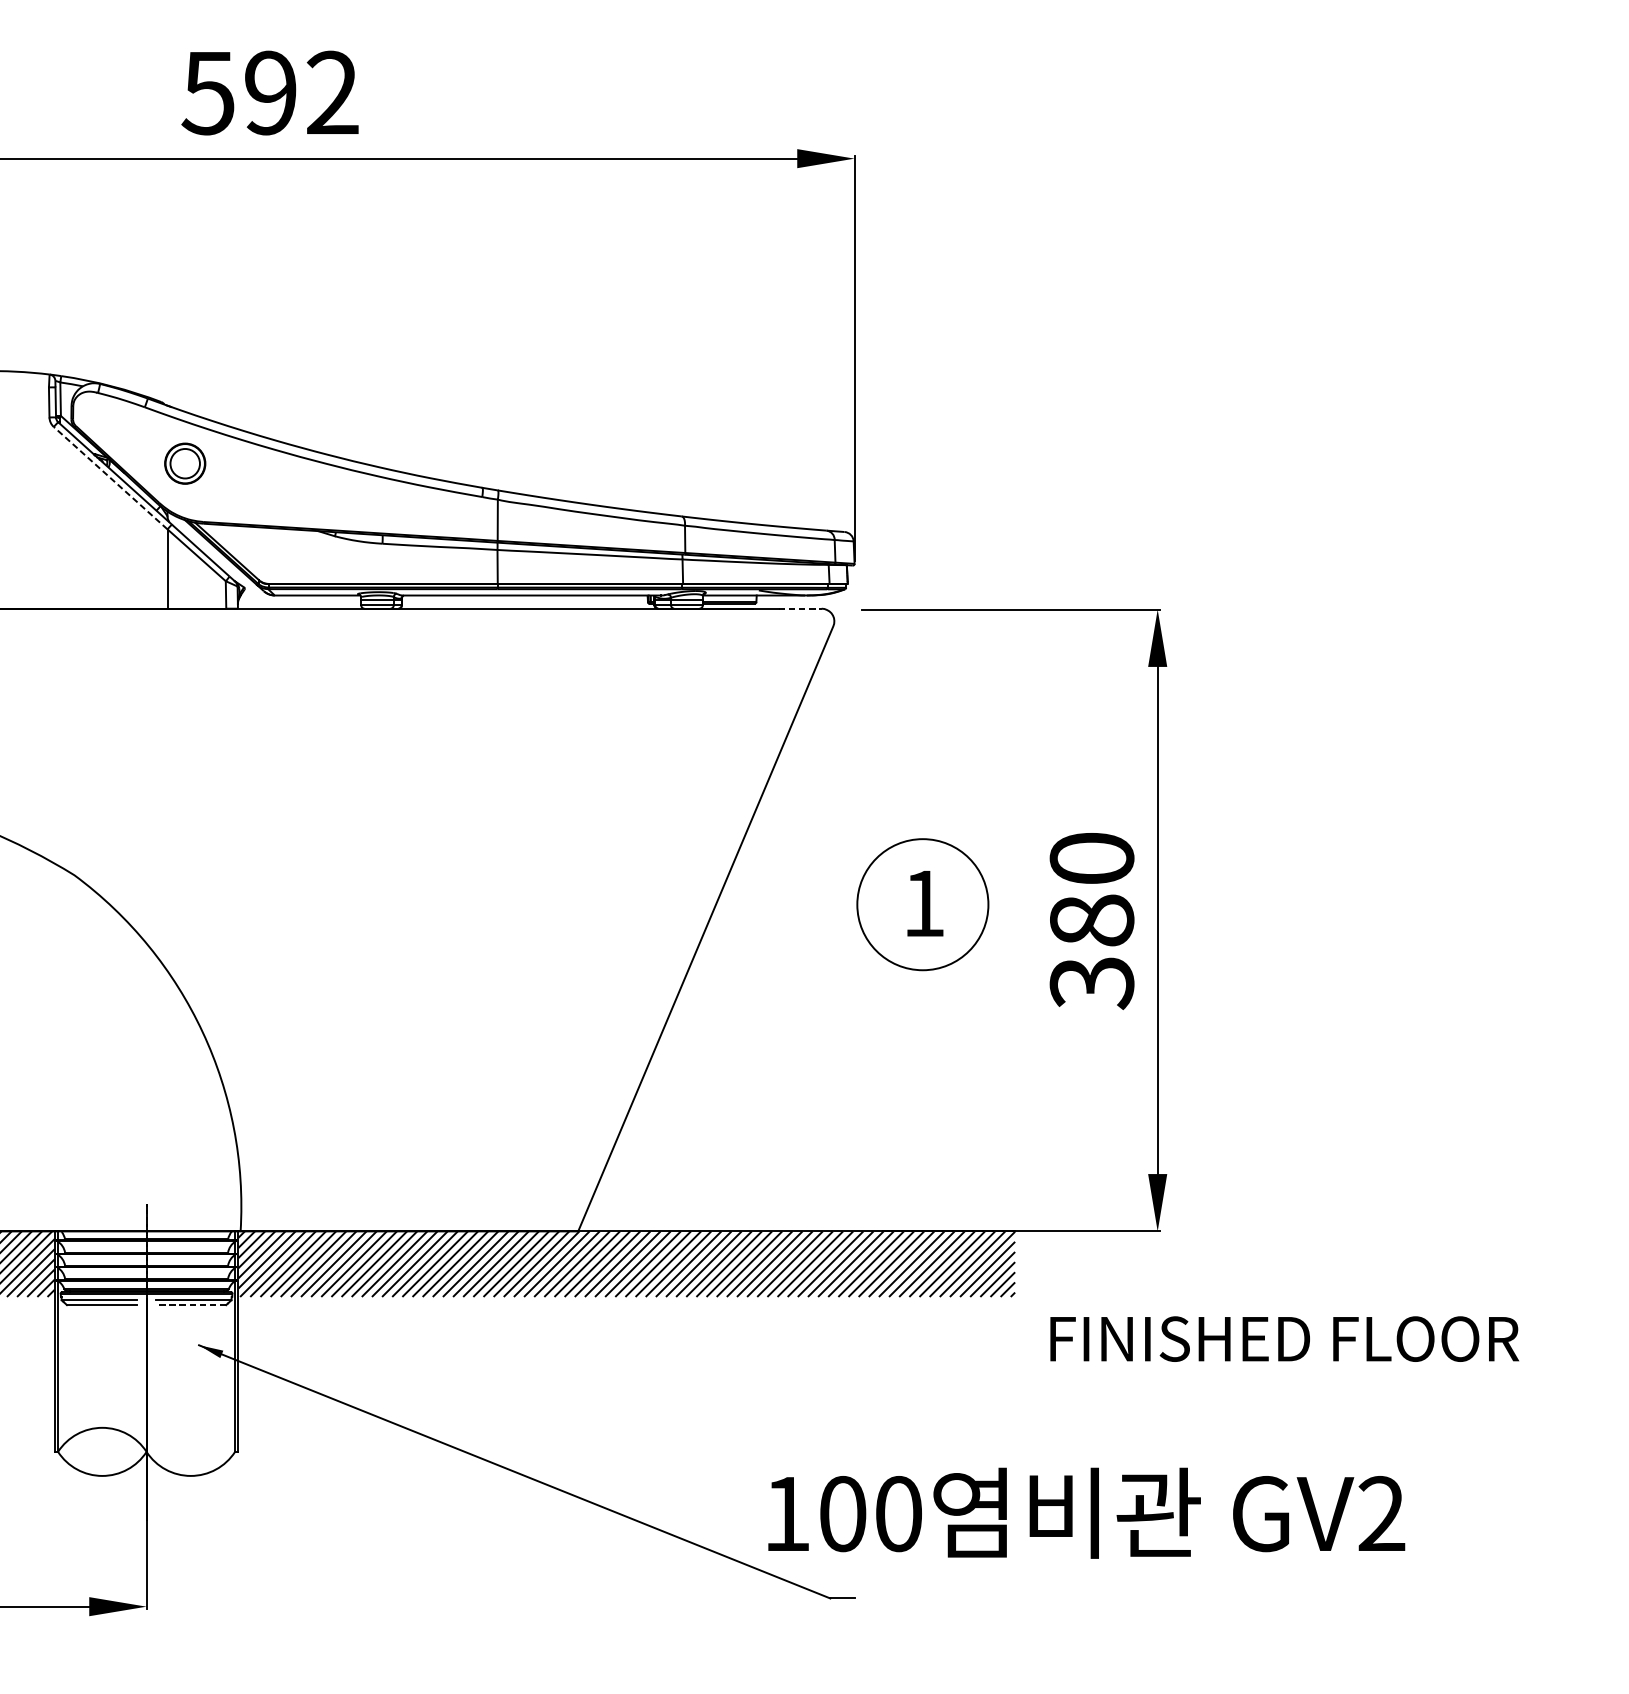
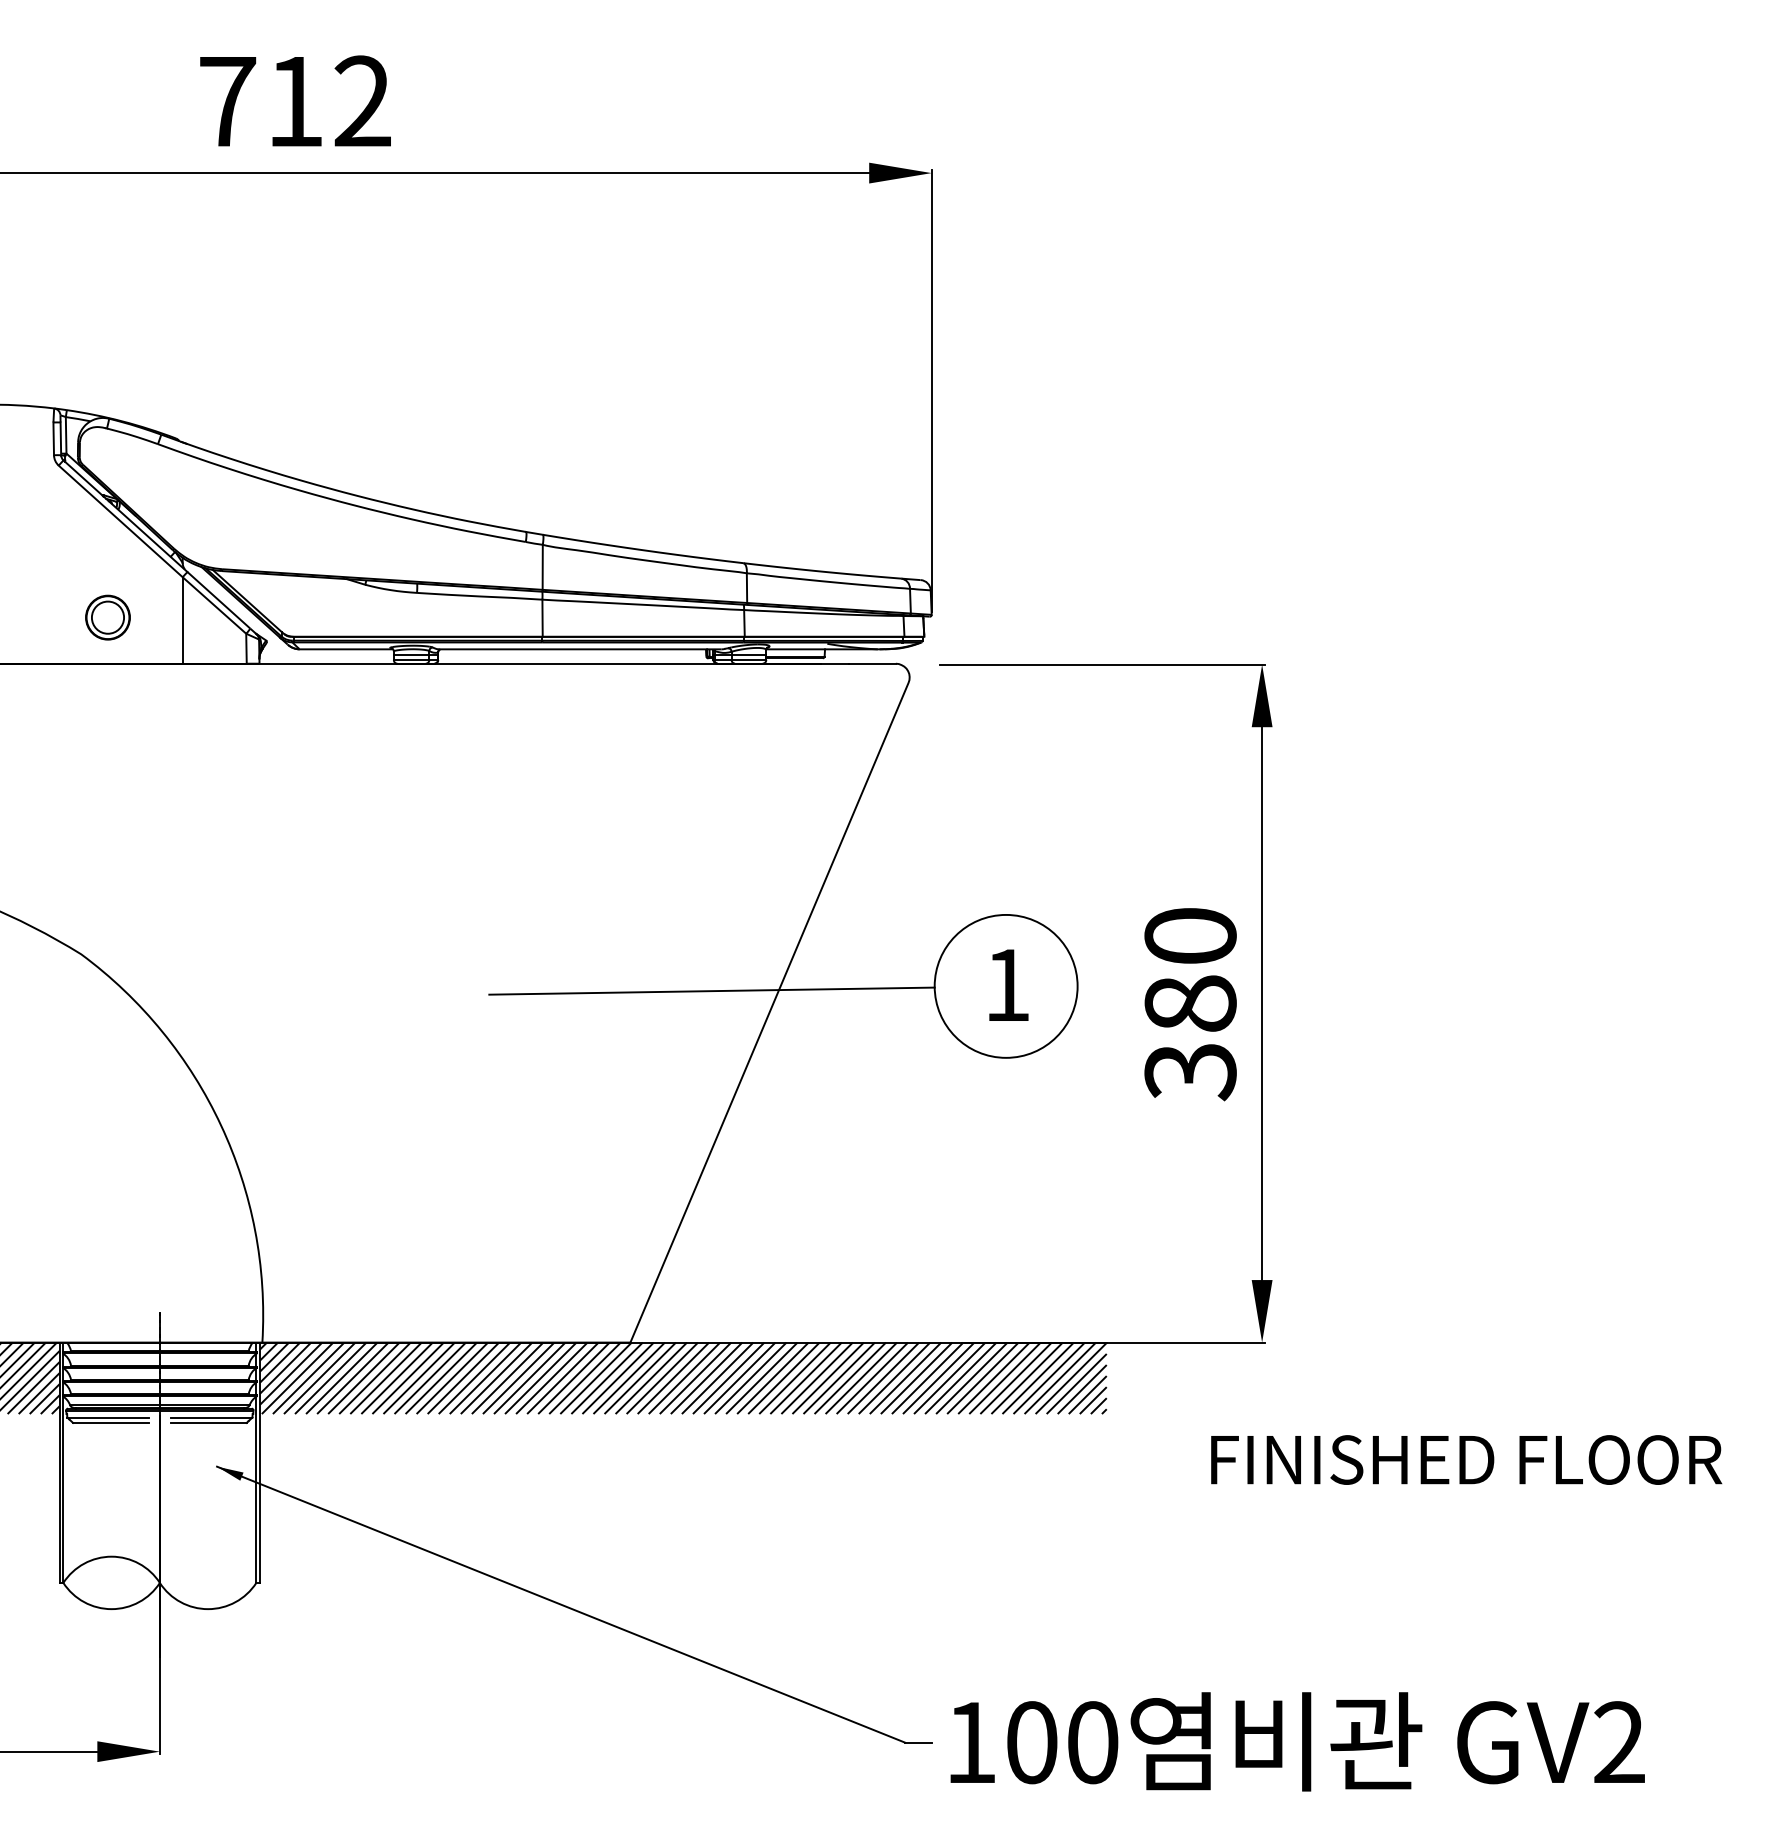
text: (237, 92) -> (259, 101), 592 -> 712
part: (184, 463) -> (107, 617), moved
line: (110, 478) -> (120, 521), dashed -> solid
line: (800, 608) -> (872, 663), dashed -> solid
line: (652, 908) -> (711, 990), added
line: (191, 1304) -> (208, 1422), dashed -> solid
text: (1284, 1338) -> (1466, 1459), moved
text: (1086, 1512) -> (1297, 1741), moved

